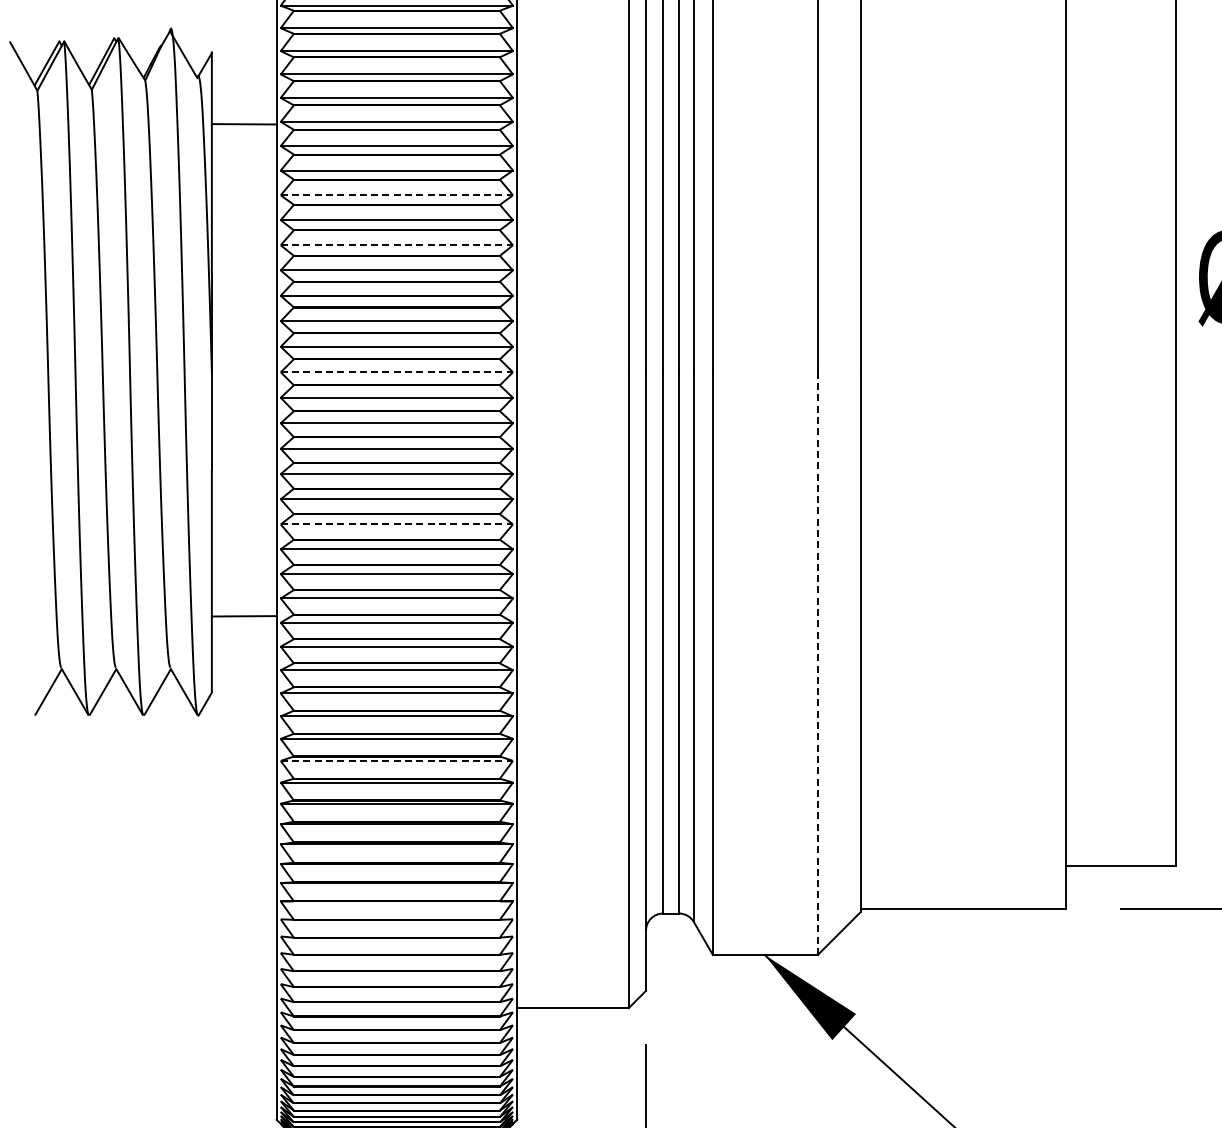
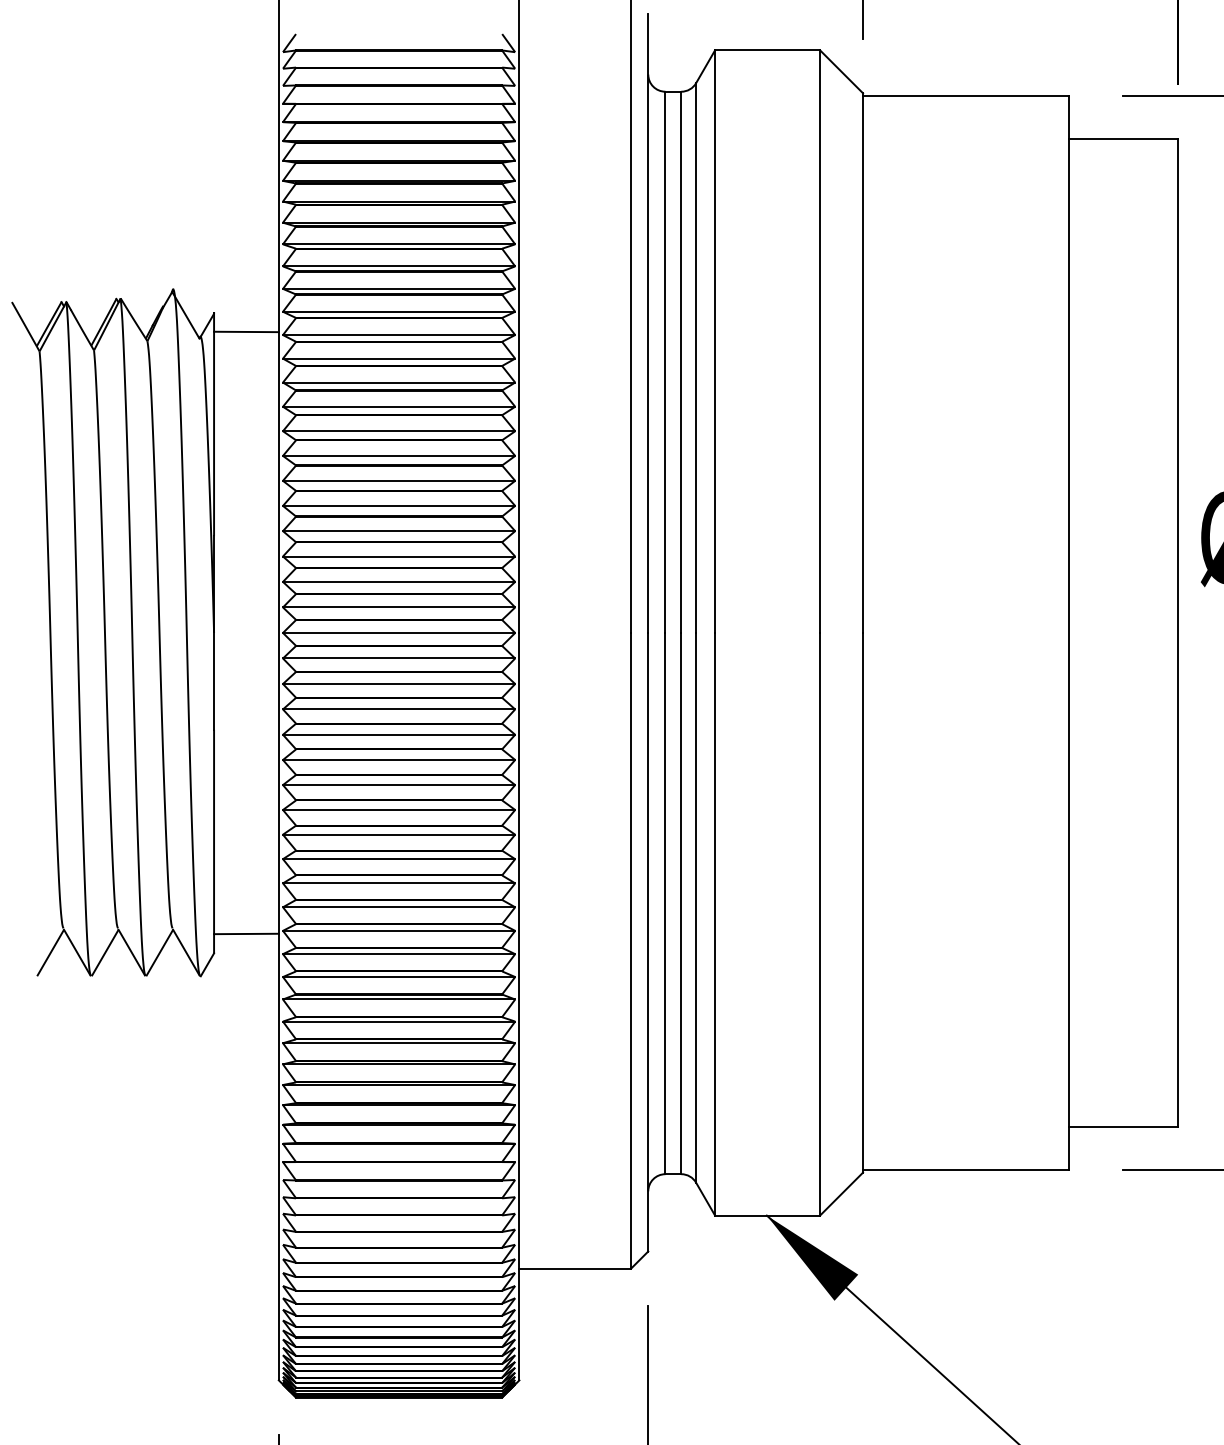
line: (244, 123) -> (246, 331), moved
line: (397, 194) -> (399, 455), dashed -> solid
line: (397, 244) -> (399, 505), dashed -> solid
line: (397, 371) -> (399, 632), dashed -> solid
line: (397, 524) -> (399, 785), dashed -> solid
line: (244, 615) -> (246, 933), moved
line: (818, 662) -> (820, 923), dashed -> solid
line: (397, 760) -> (399, 1021), dashed -> solid

